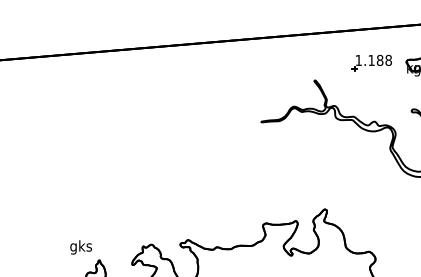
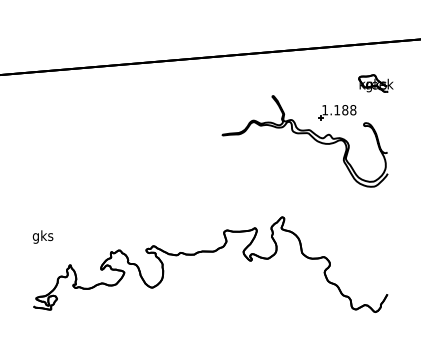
part: (371, 62) -> (337, 112), moved
text: (80, 246) -> (42, 236), moved

